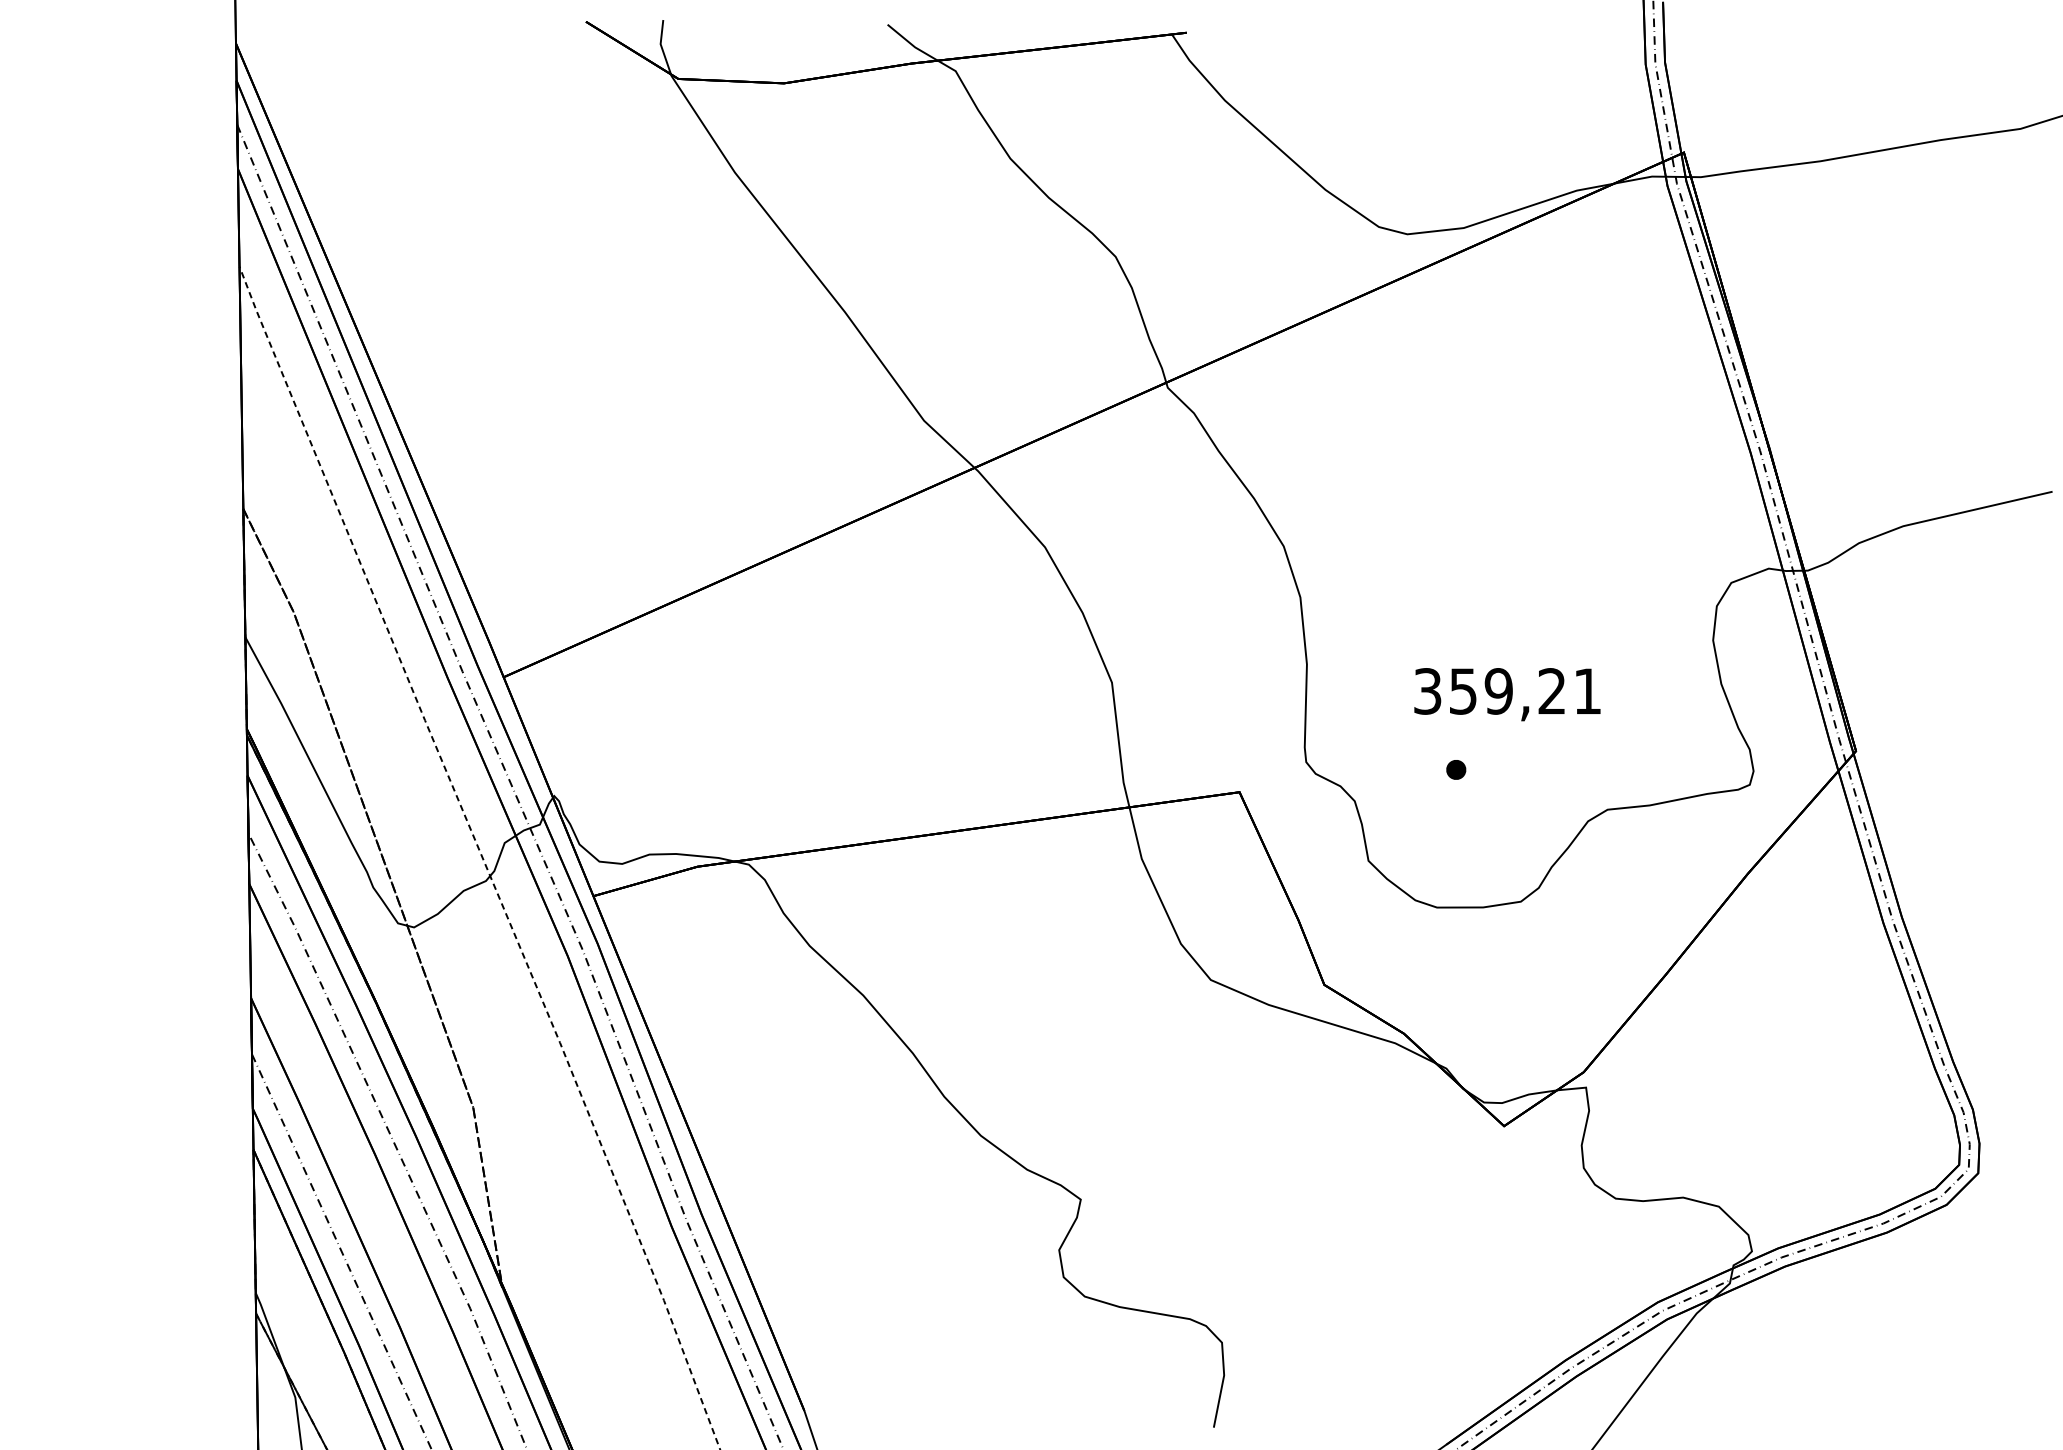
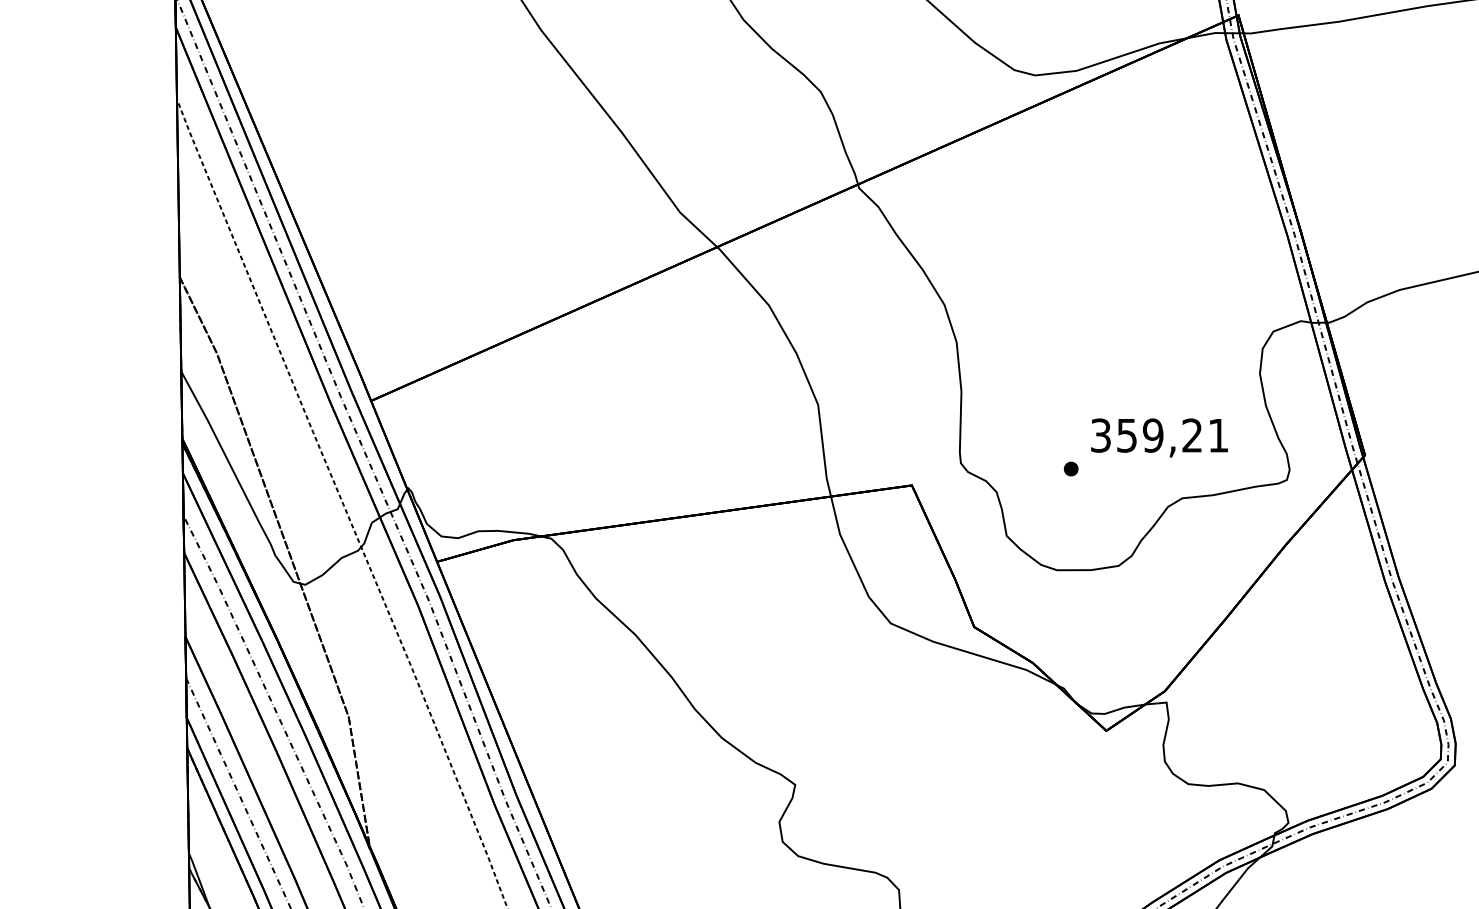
text: (1507, 694) -> (1159, 437), moved

